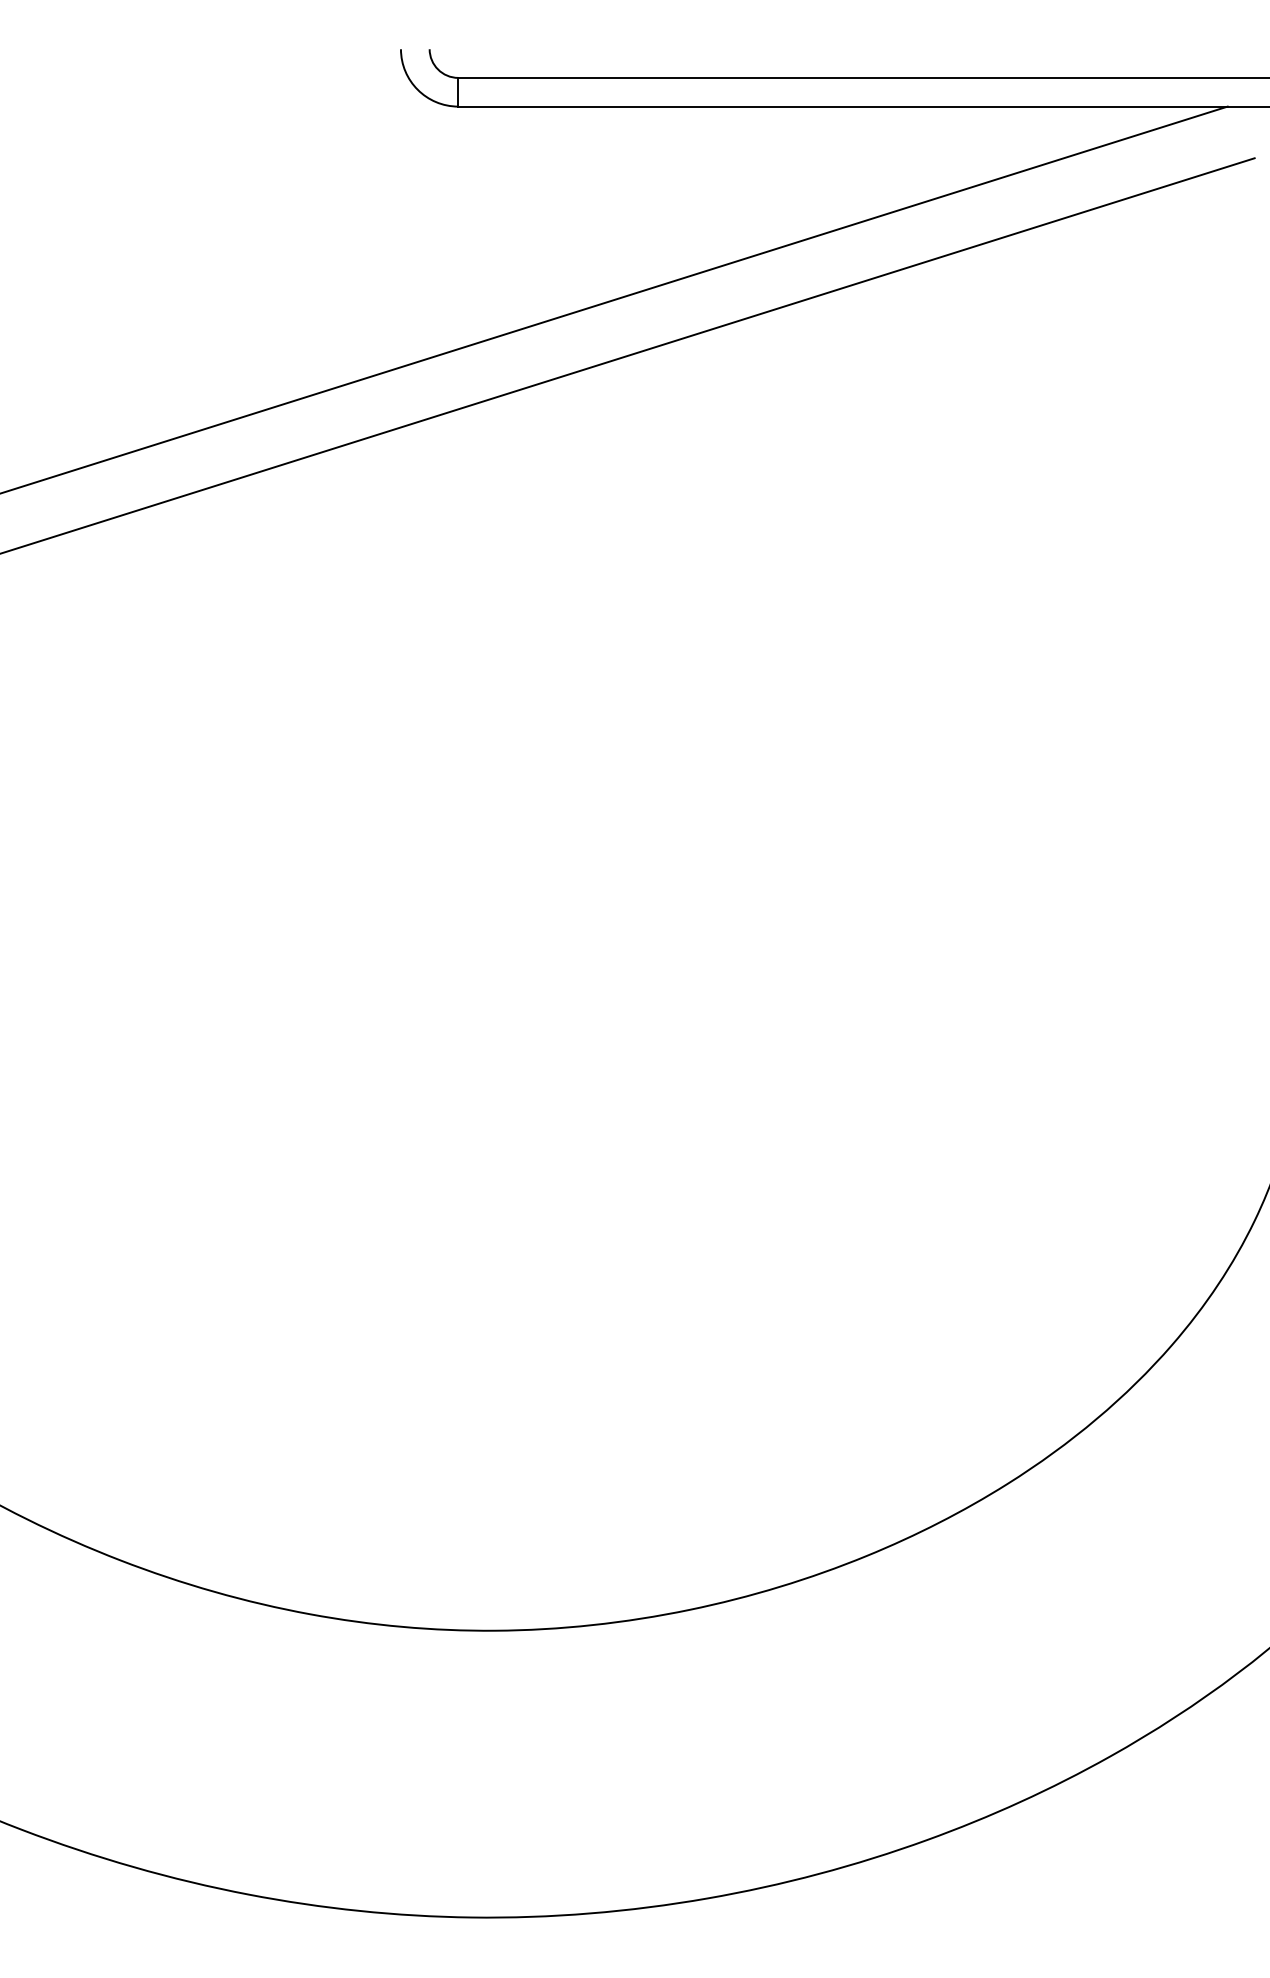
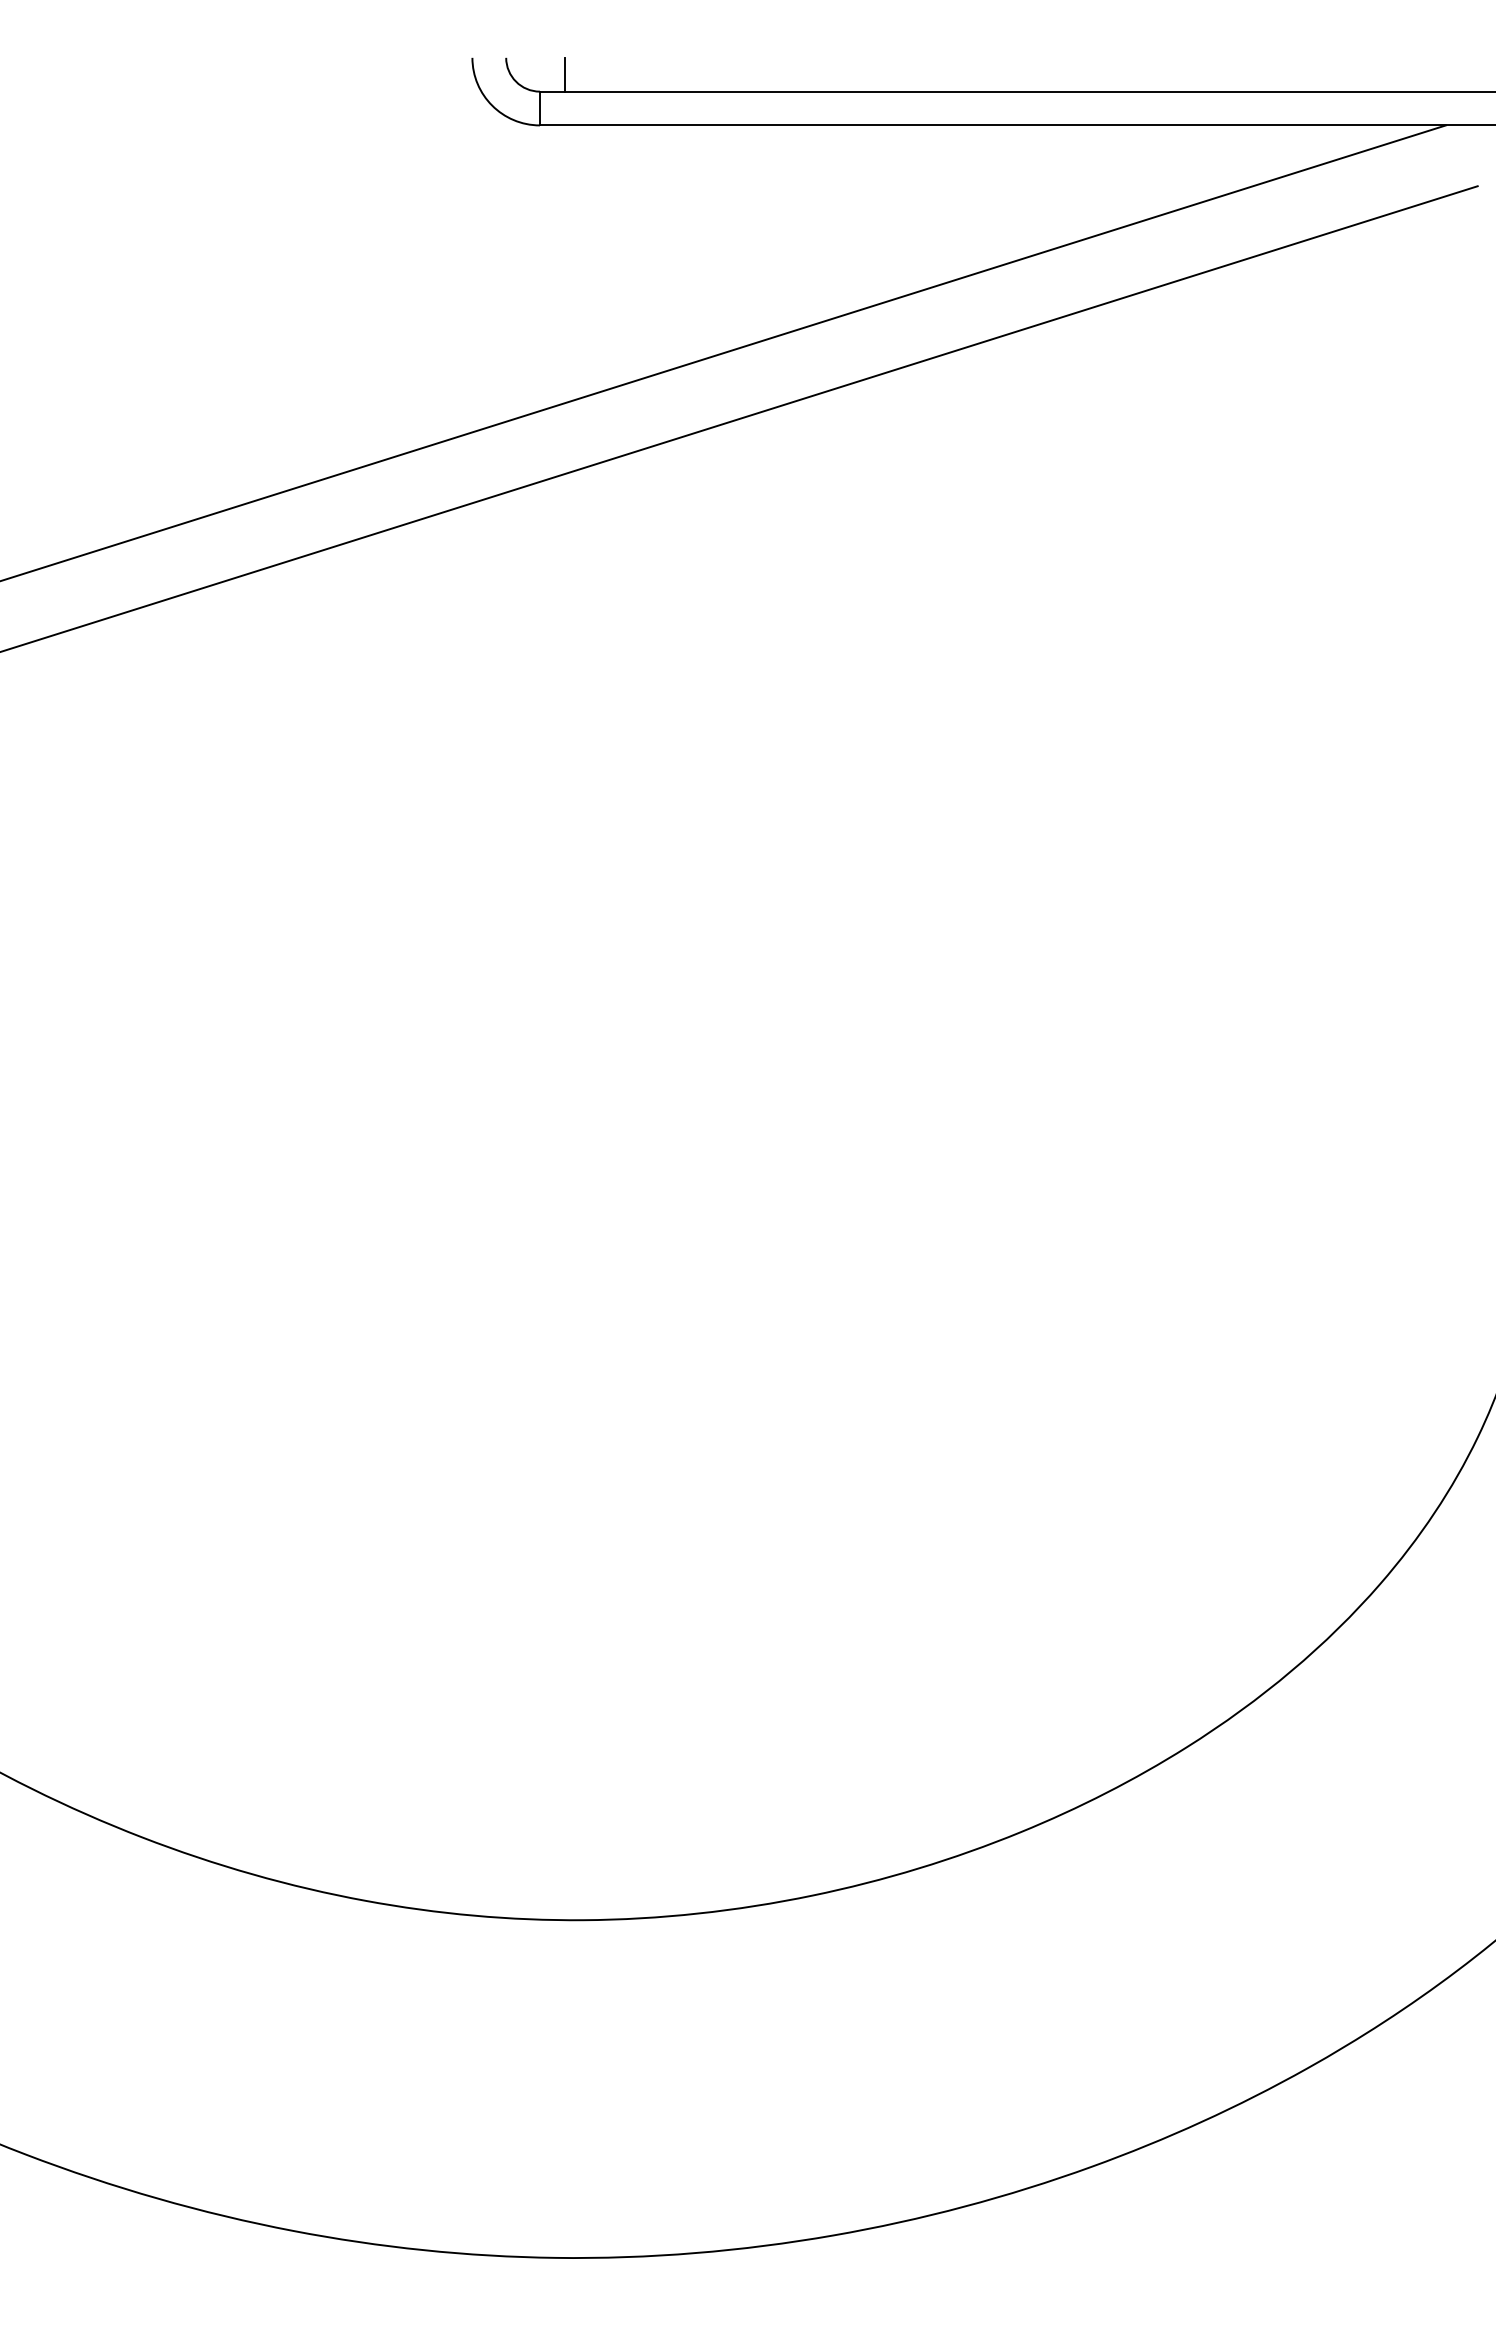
line: (480, 63) -> (565, 74), added

